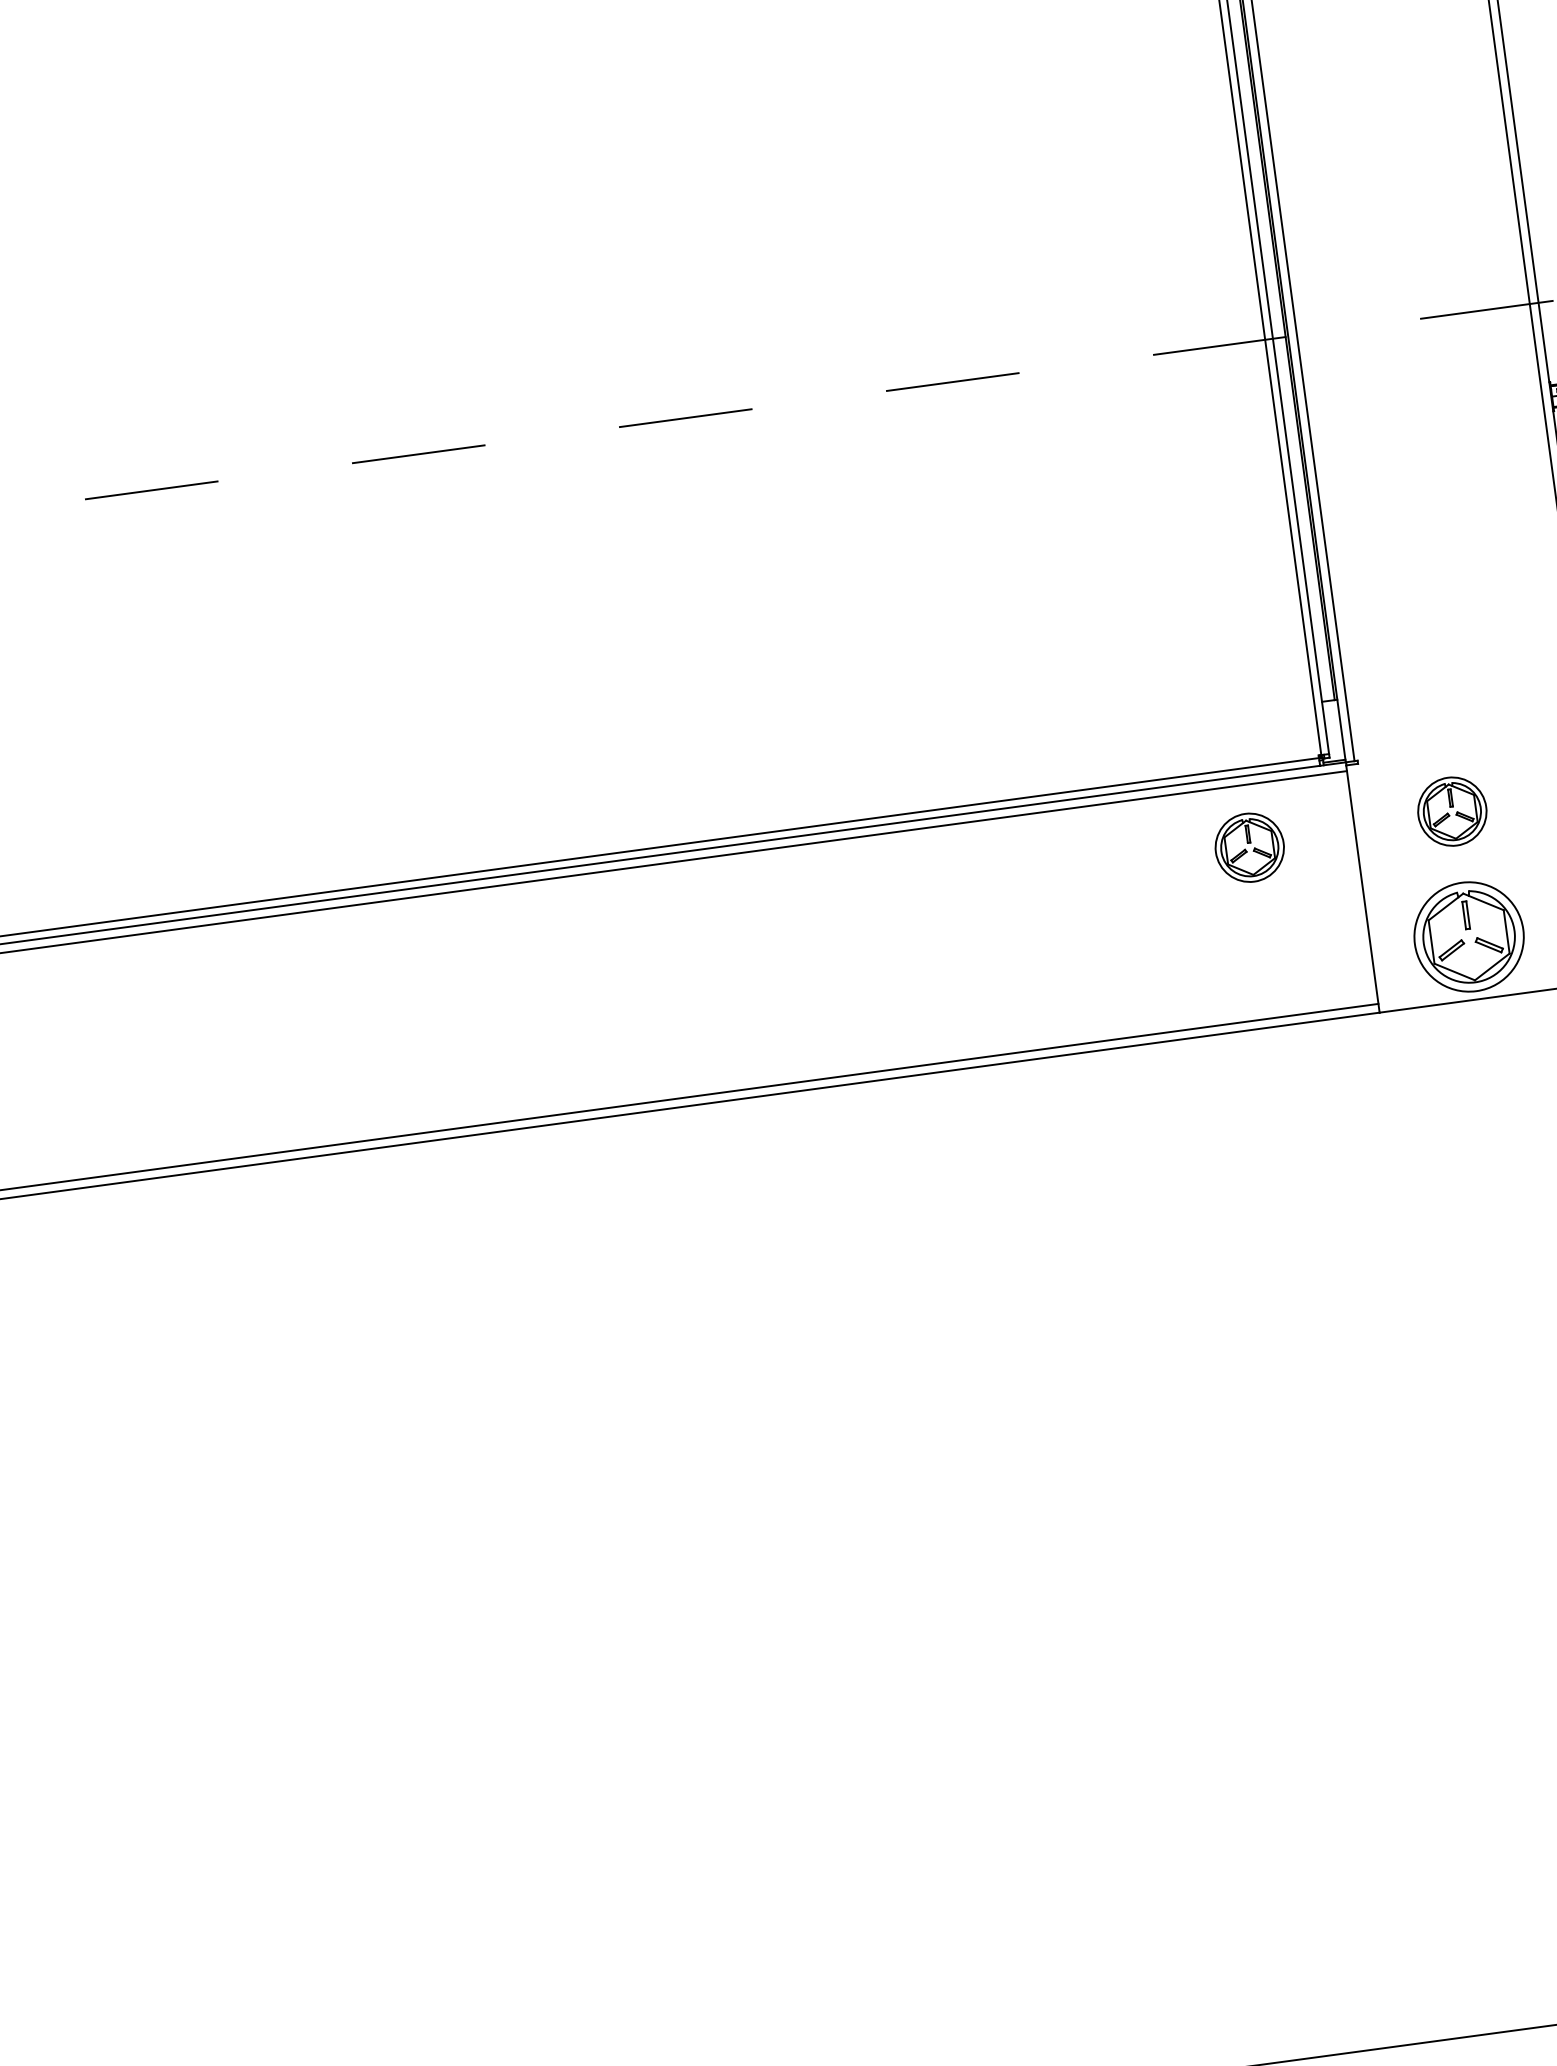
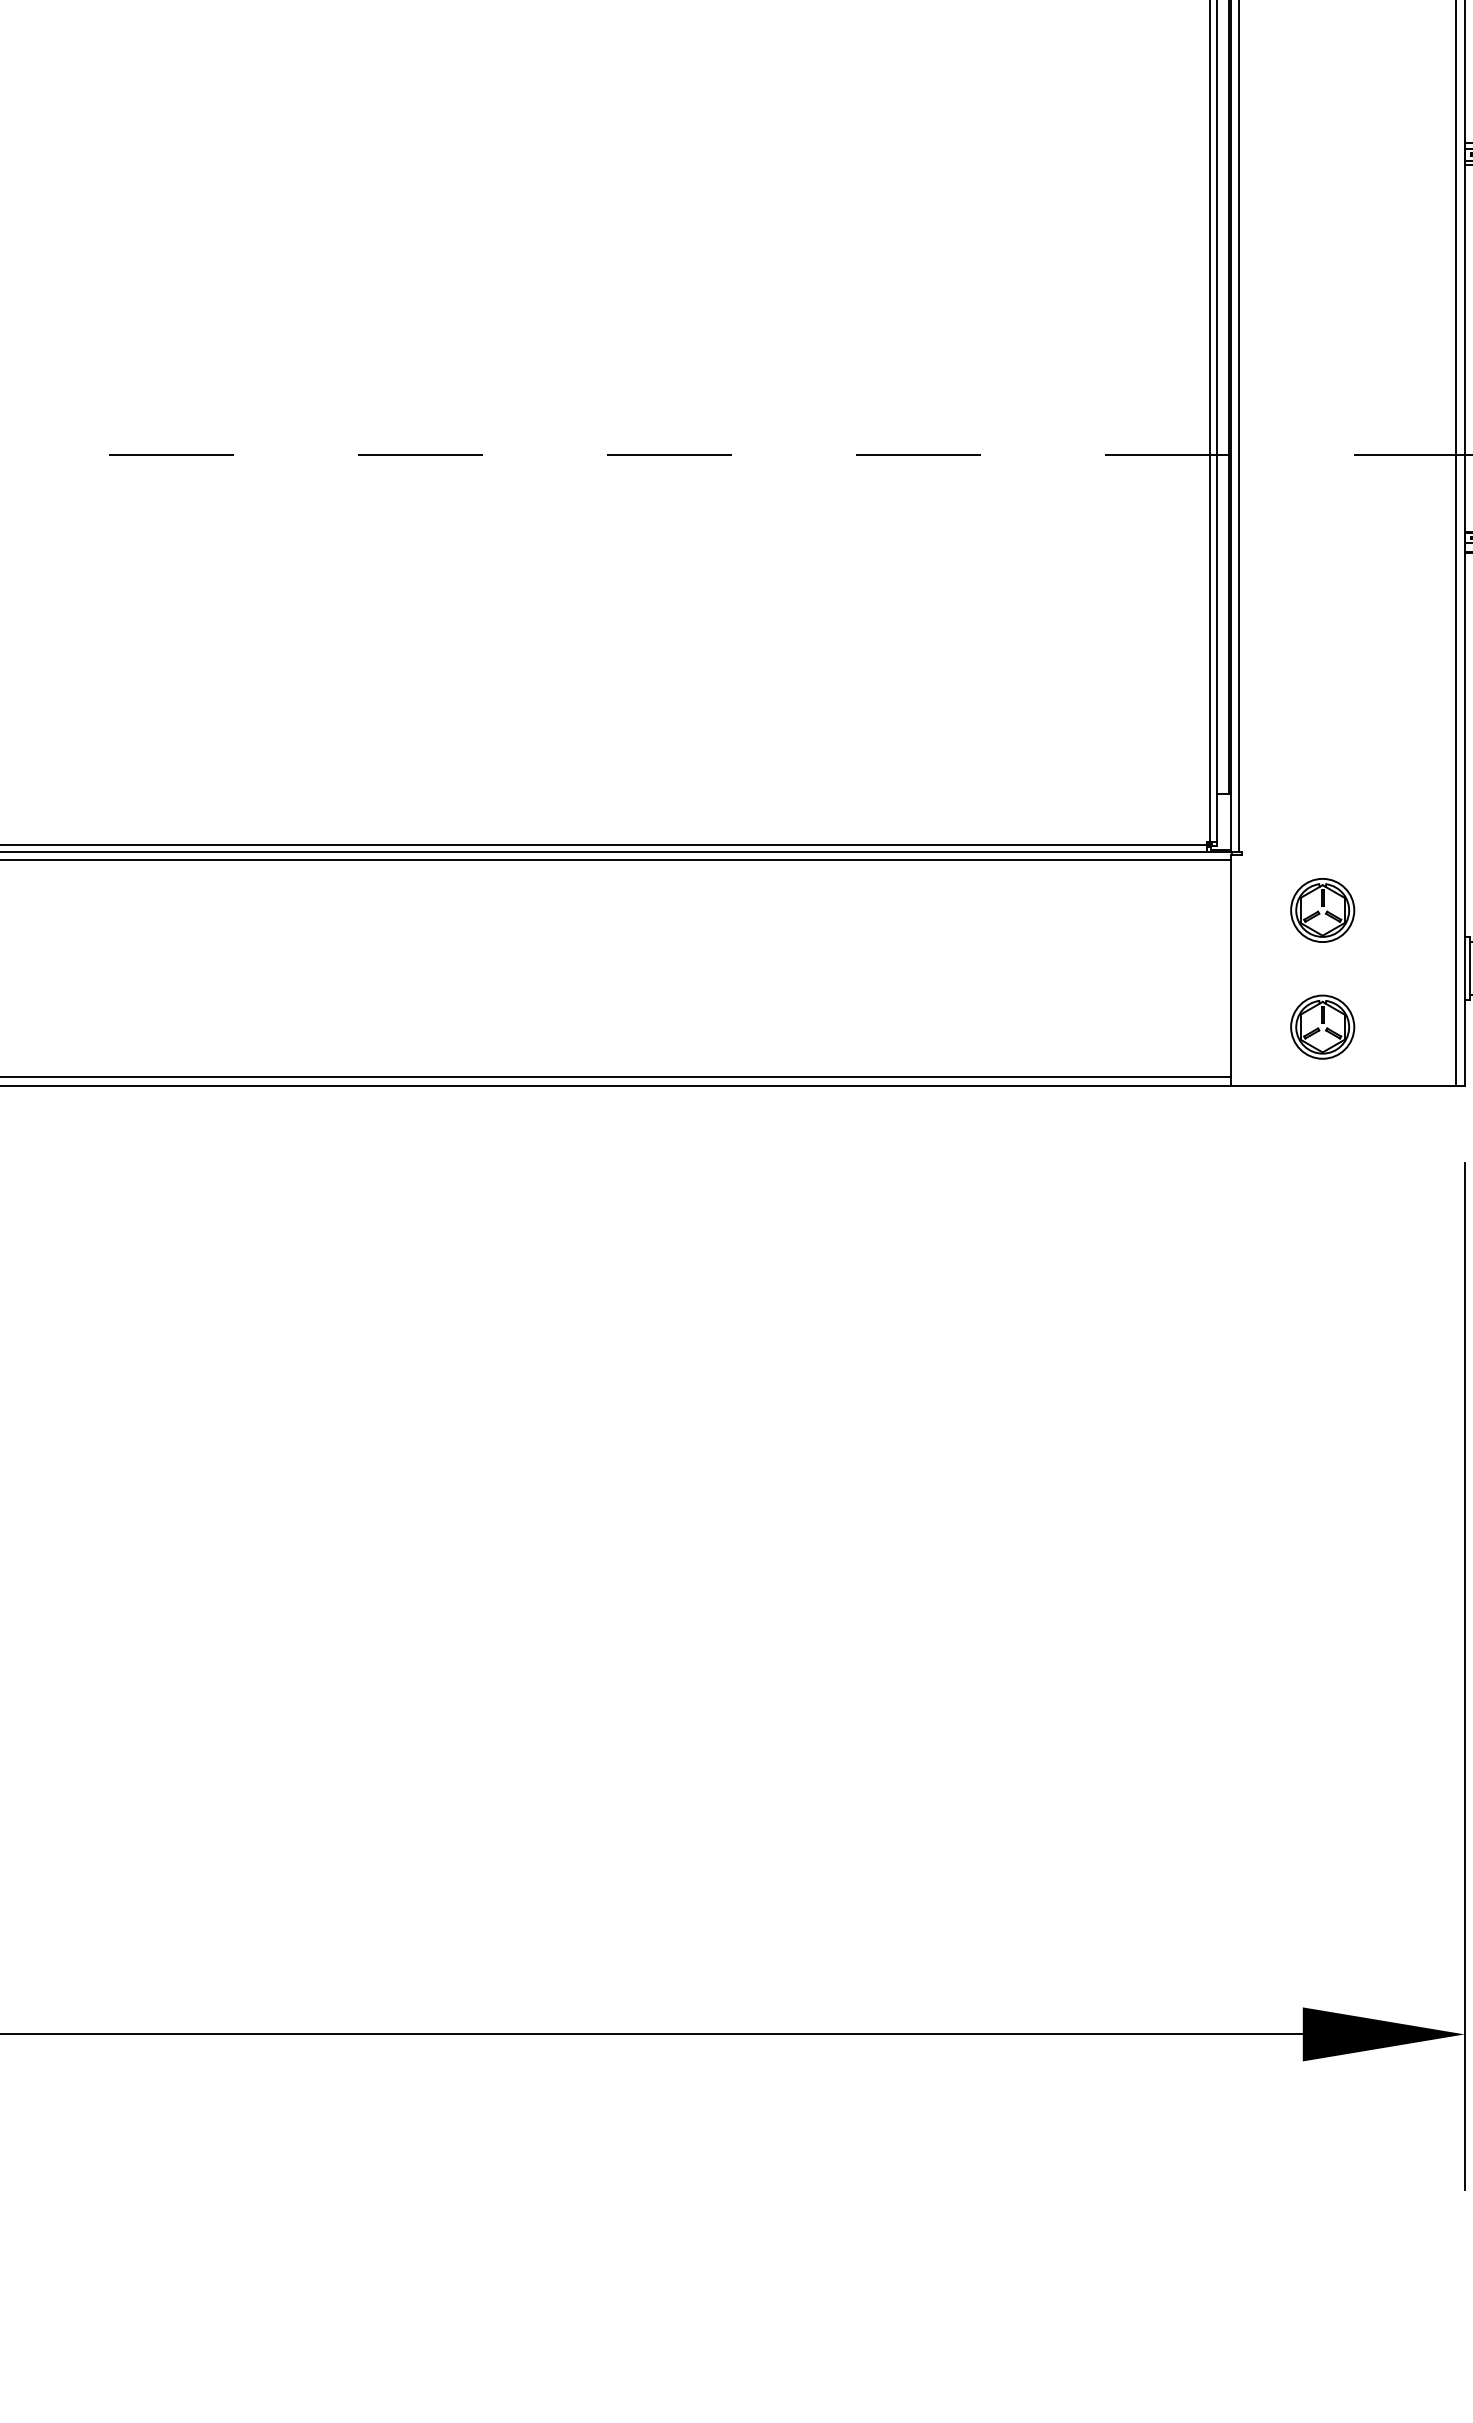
part: (1249, 847) -> (1132, 918), removed
part: (1468, 936) -> (1322, 1026), size x0.62

